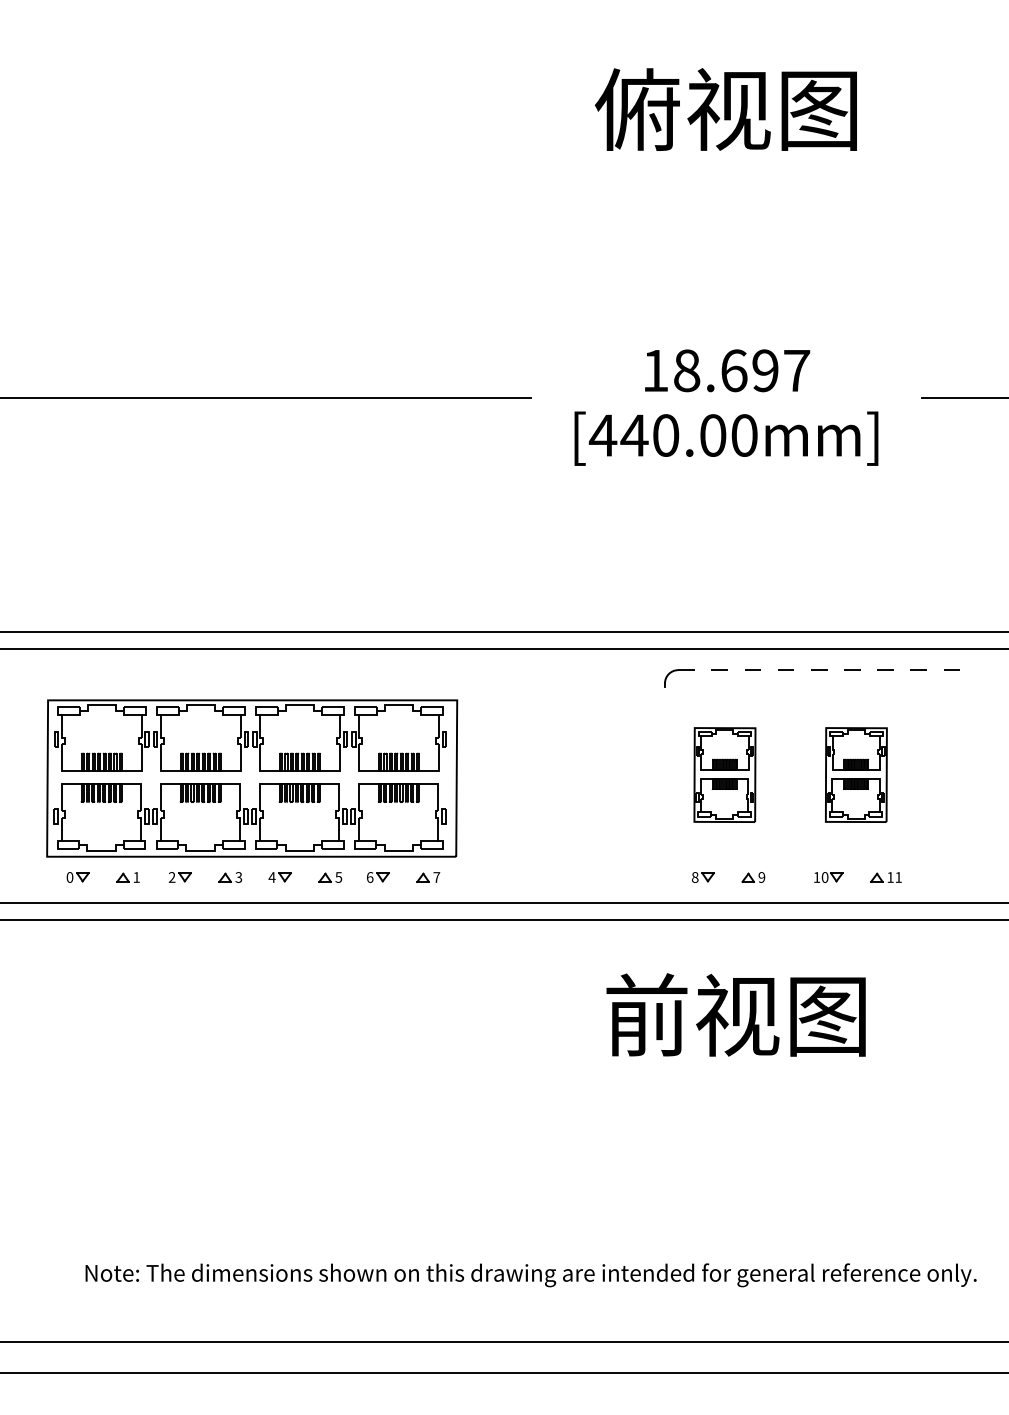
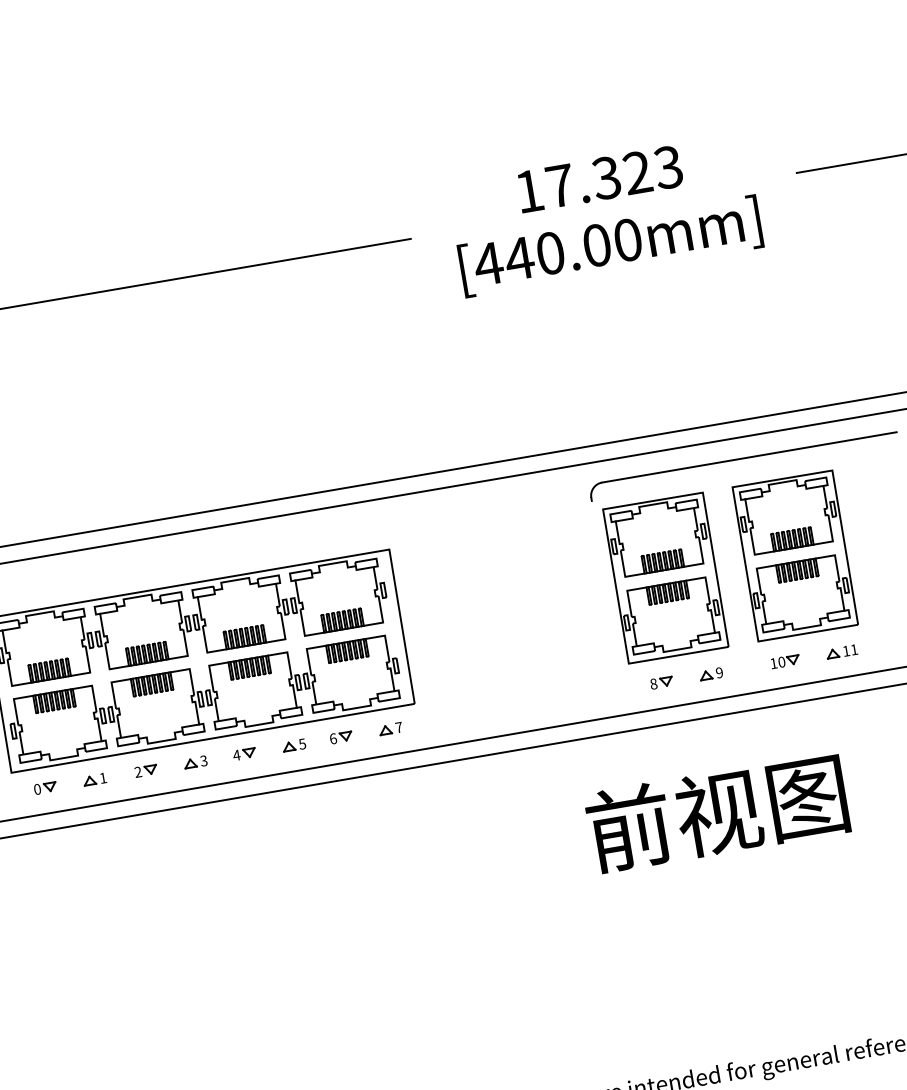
text: (742, 370) -> (615, 176), 18.697 -> 17.323
line: (828, 670) -> (750, 457), dashed -> solid
part: (724, 774) -> (665, 577), size x1.67
part: (856, 774) -> (795, 555), size x1.67

